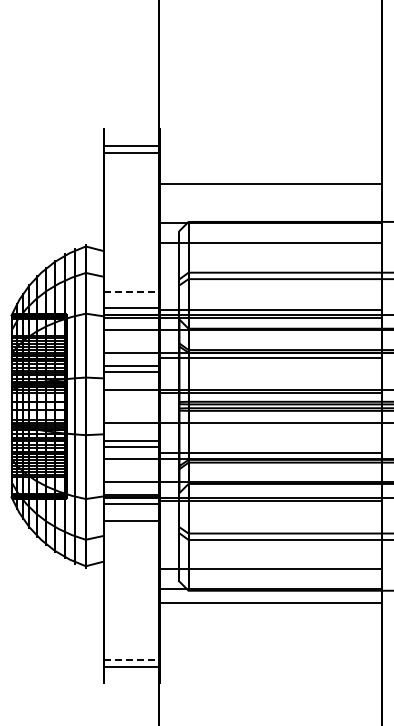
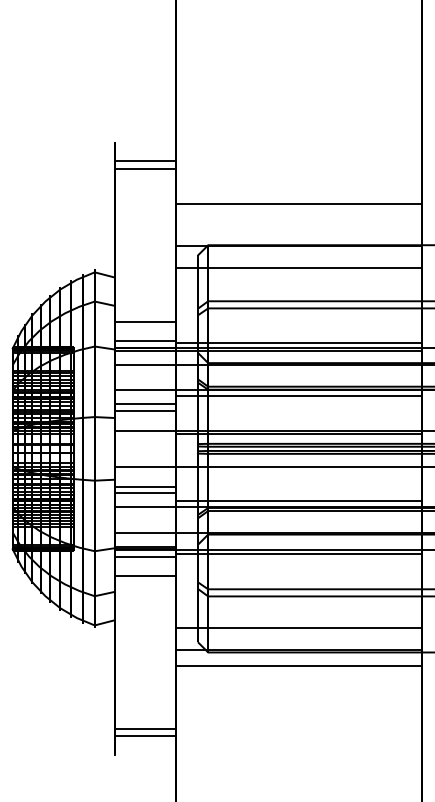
line: (131, 291) -> (145, 322), dashed -> solid
line: (131, 659) -> (145, 728), dashed -> solid

